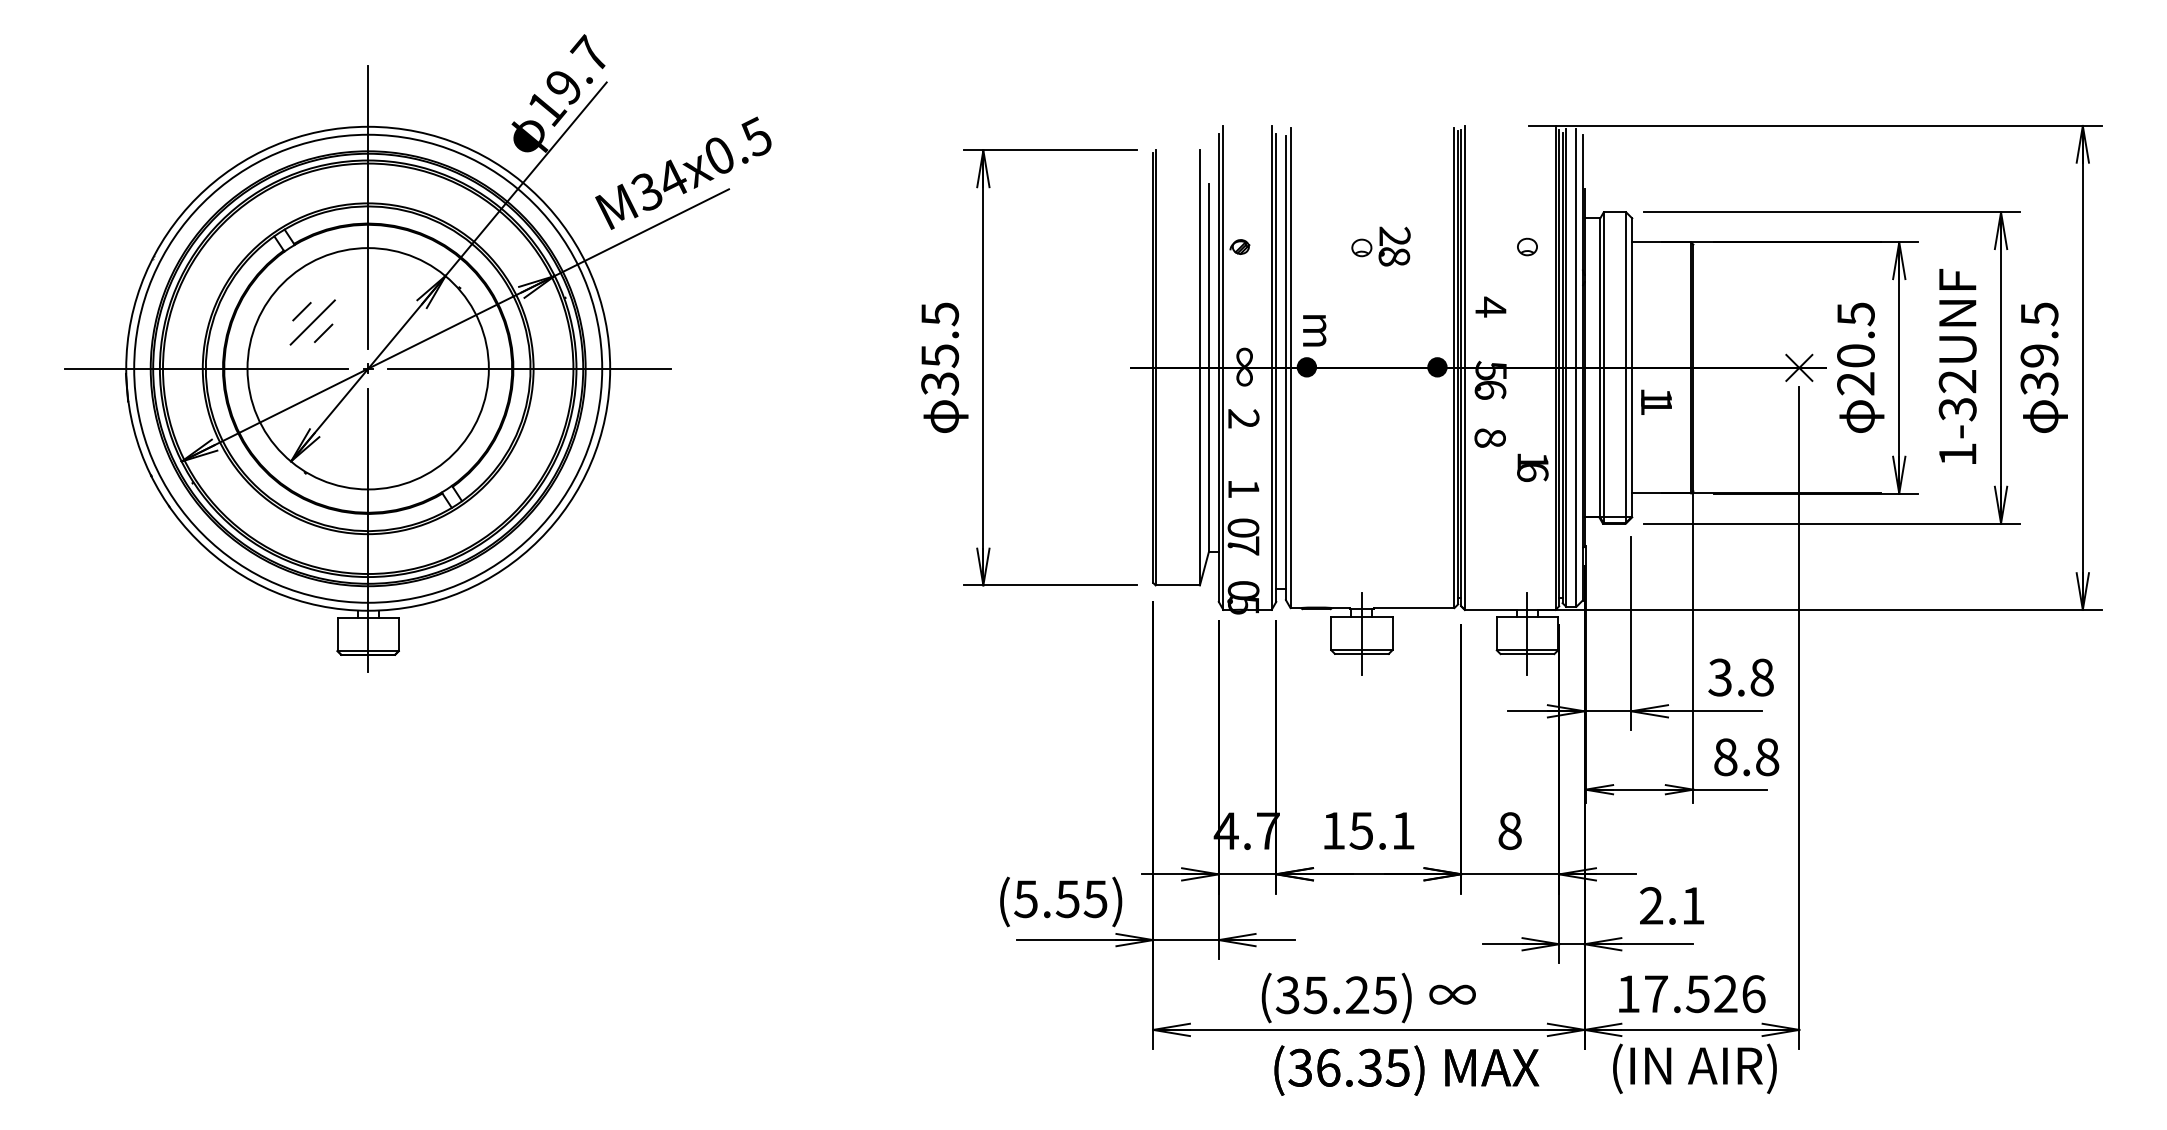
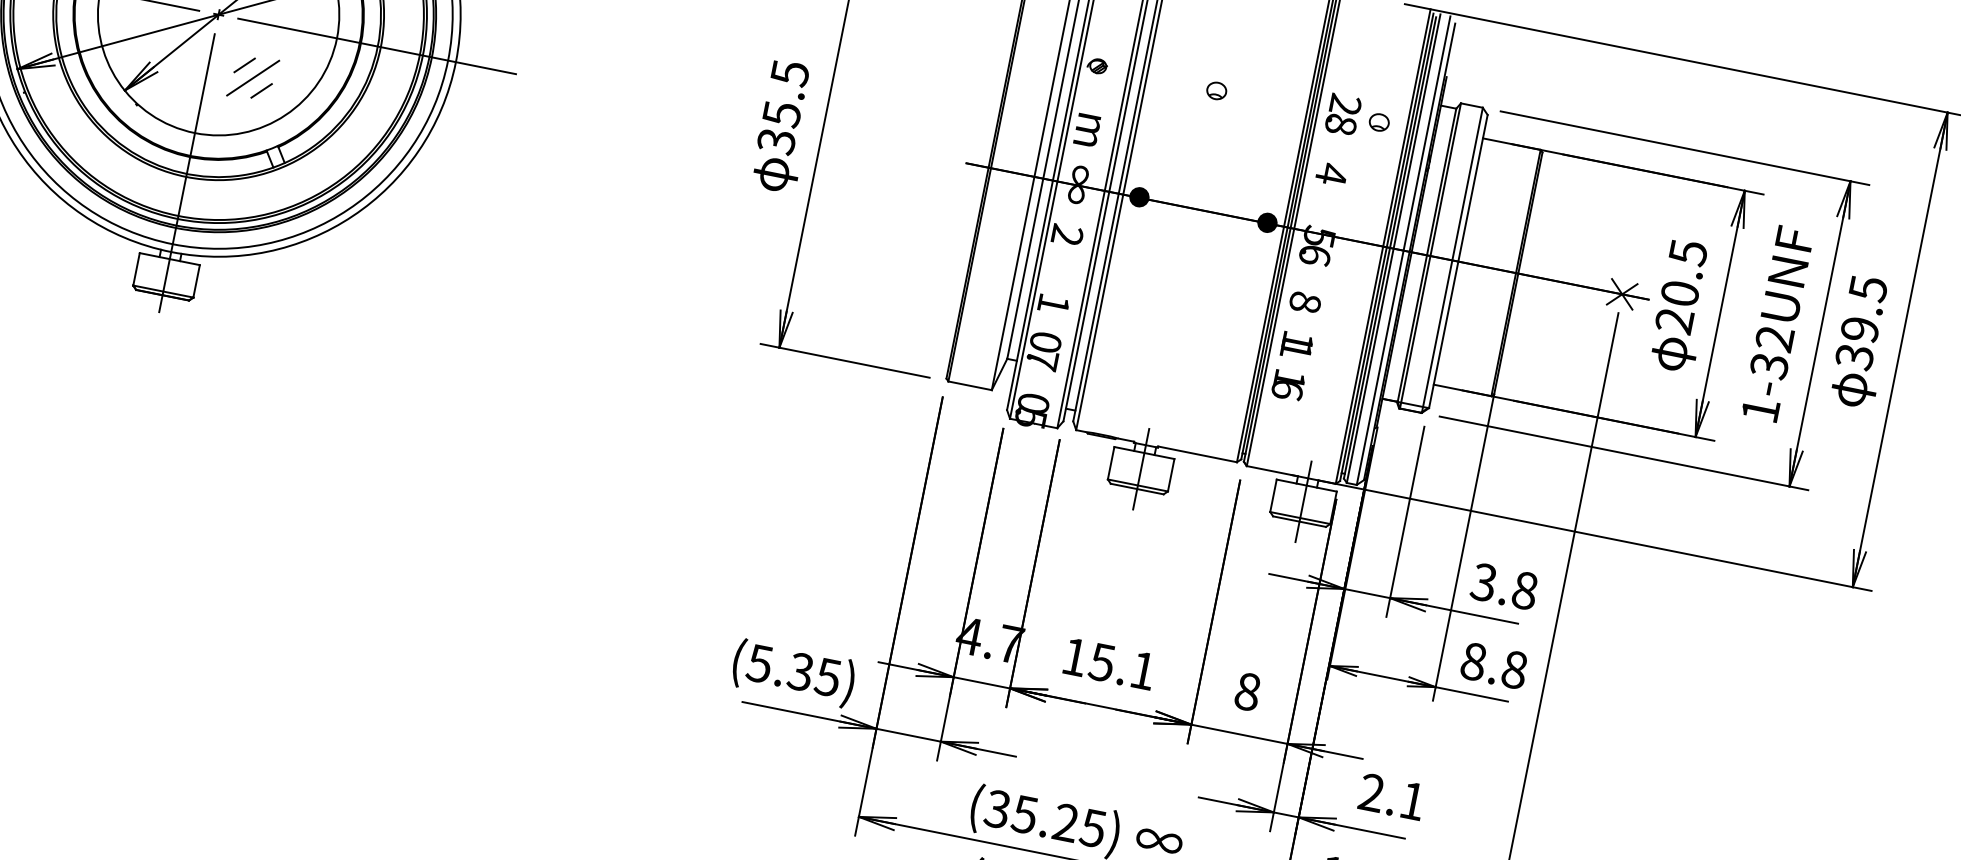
text: (1394, 246) -> (1343, 114), moved
text: (1314, 330) -> (1087, 129), moved
text: (1656, 401) -> (1297, 345), moved
line: (403, 413) -> (244, 65), added
line: (414, 424) -> (253, 78), added
line: (424, 434) -> (260, 90), added
text: (1532, 467) -> (1288, 385), moved
text: (1067, 898) -> (800, 671), (5.55) -> (5.35)

